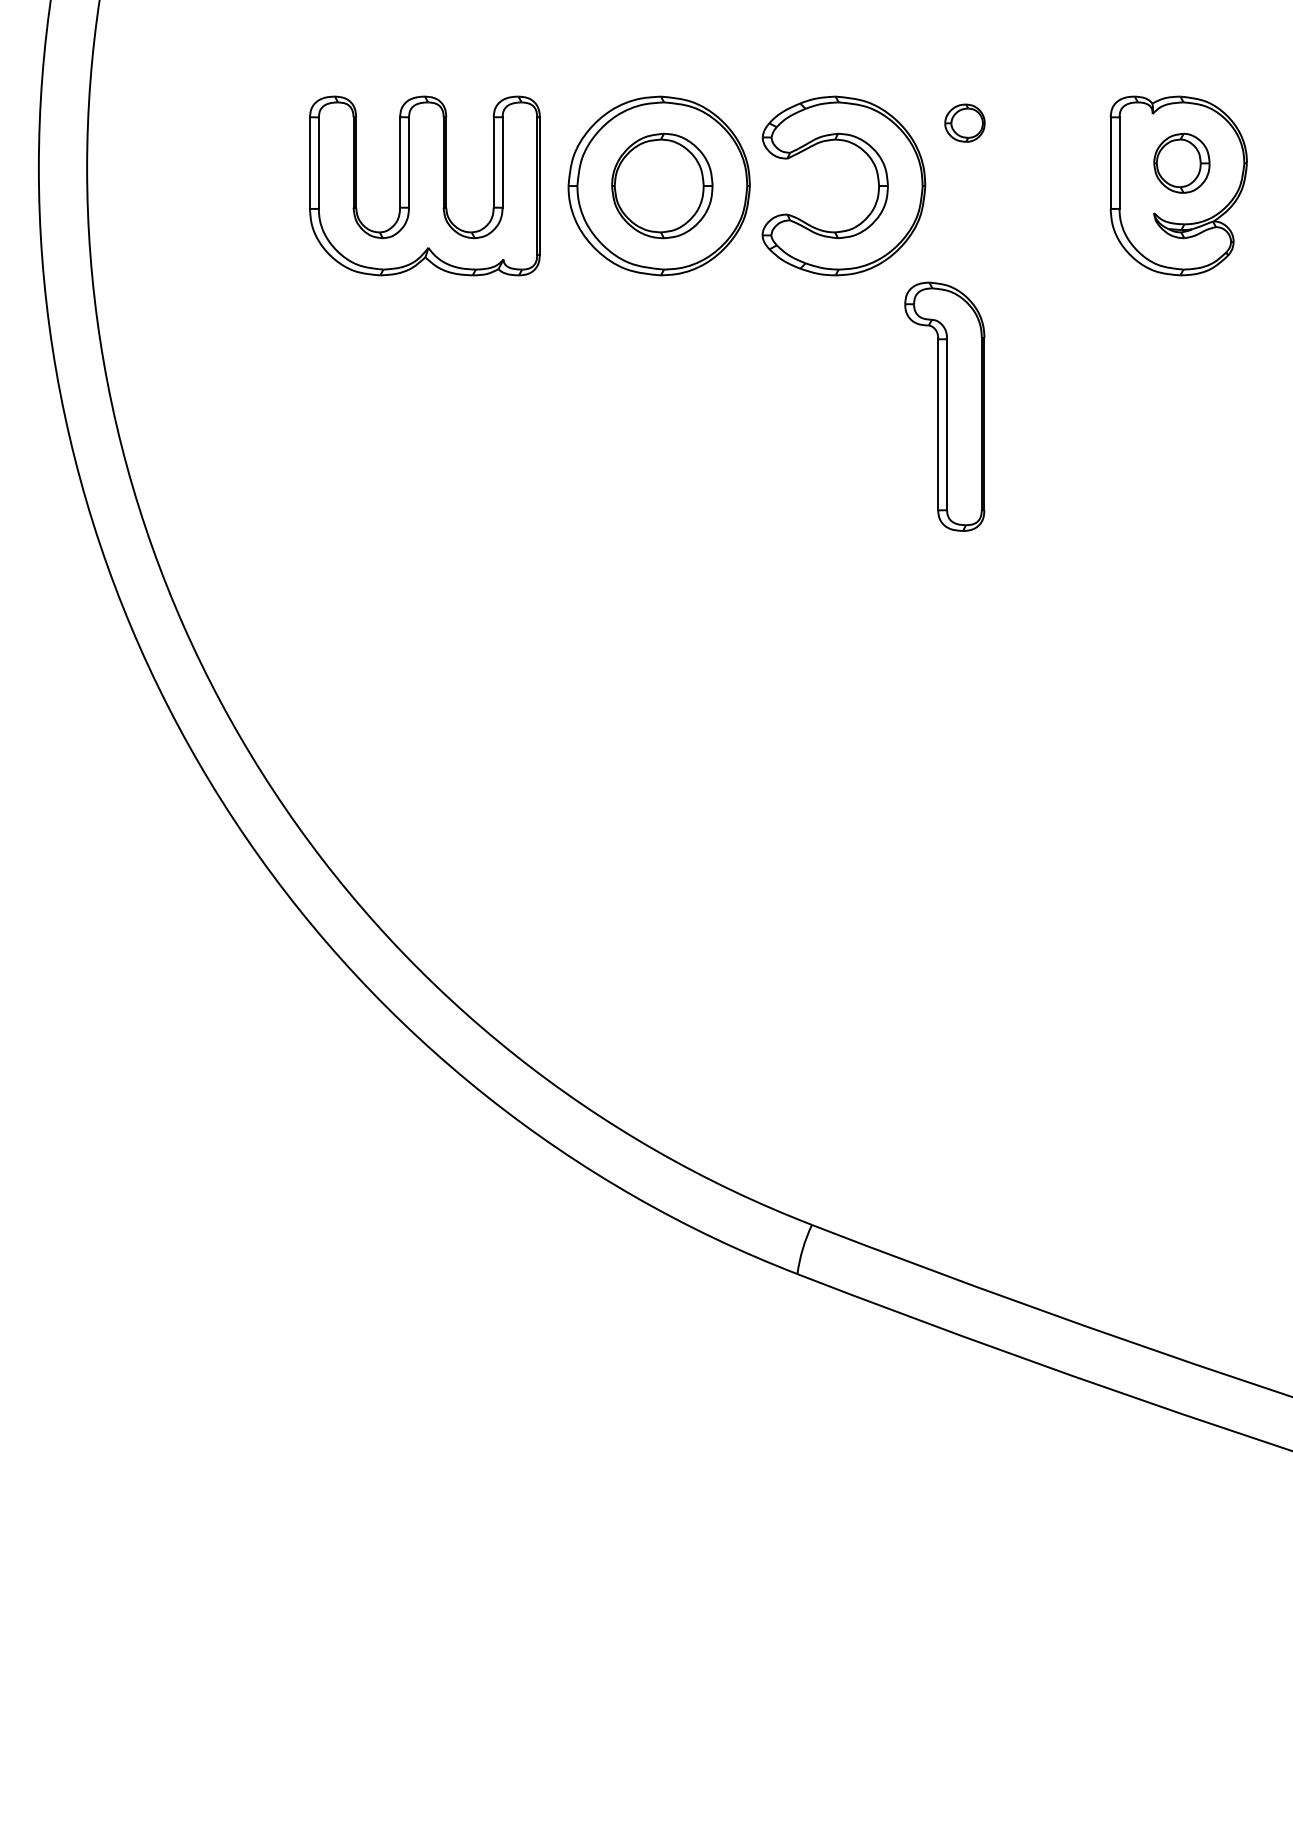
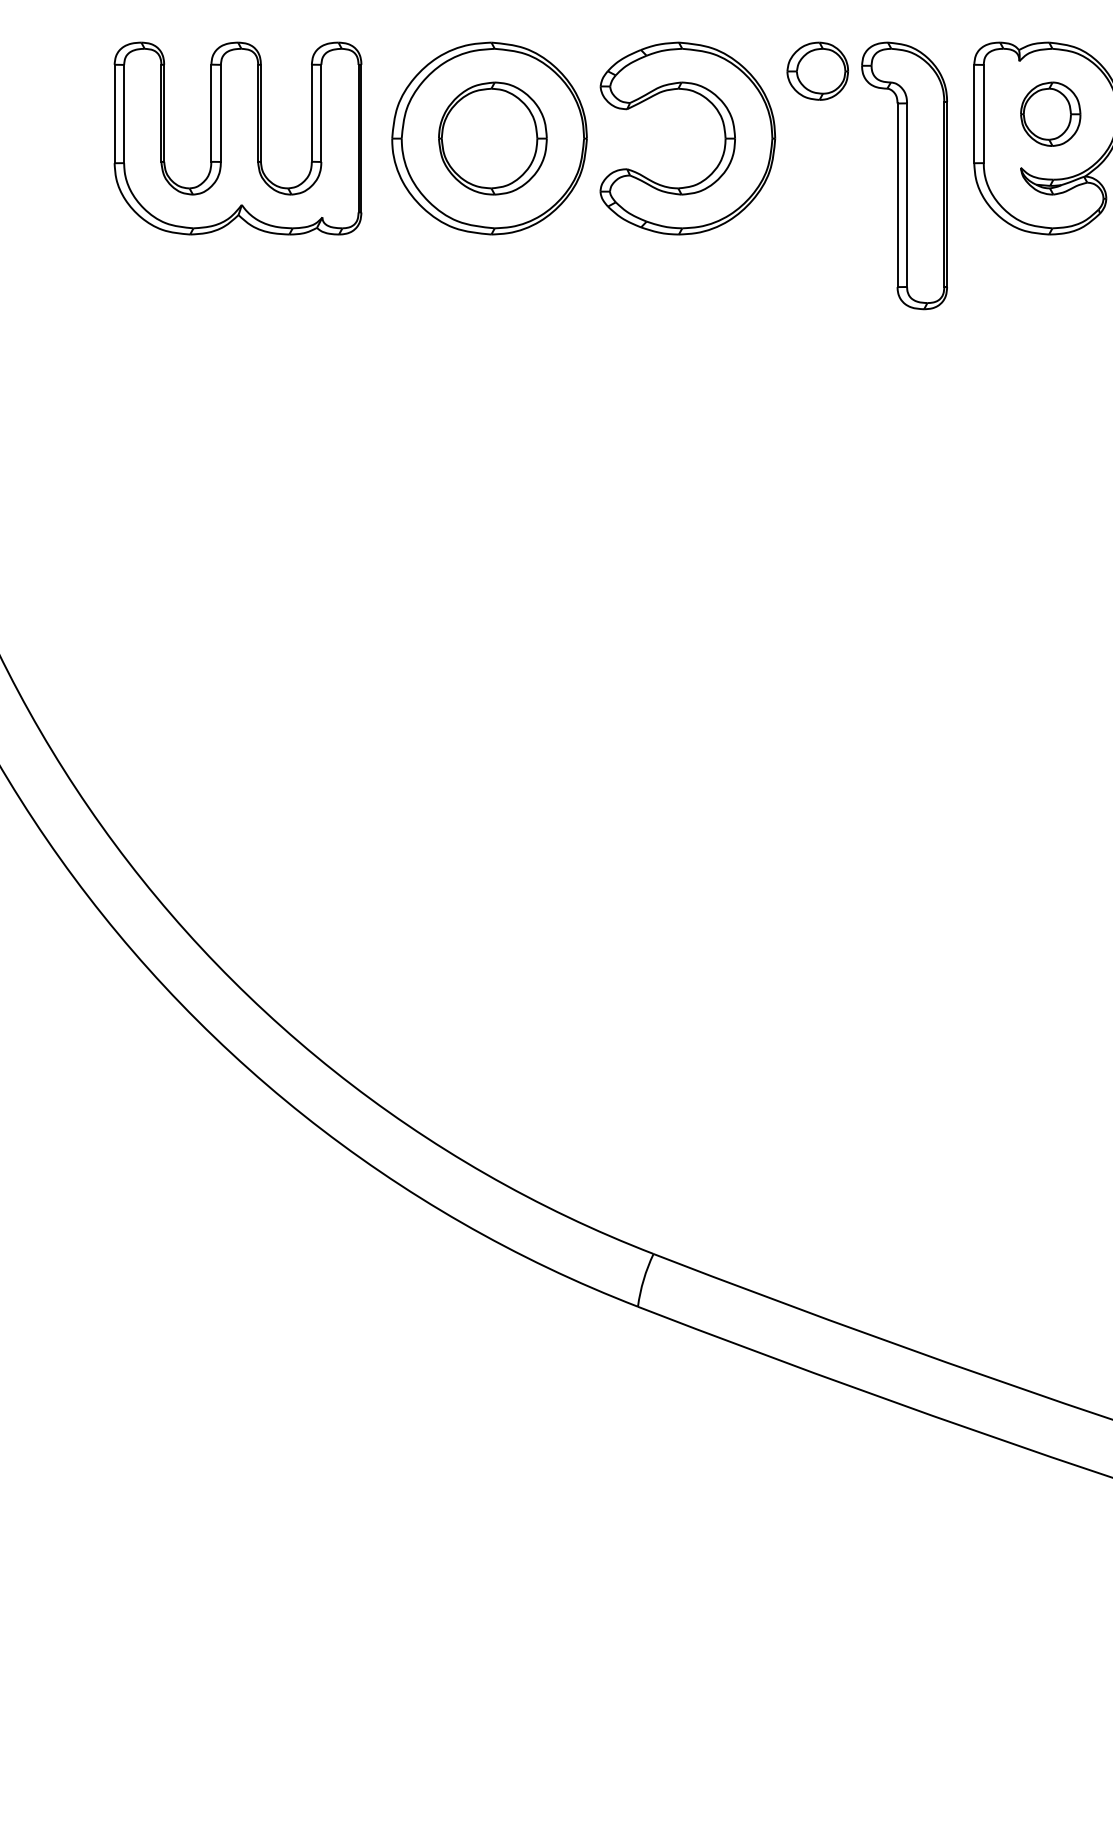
part: (964, 122) -> (817, 70), size x1.43
part: (944, 406) -> (904, 175), moved

